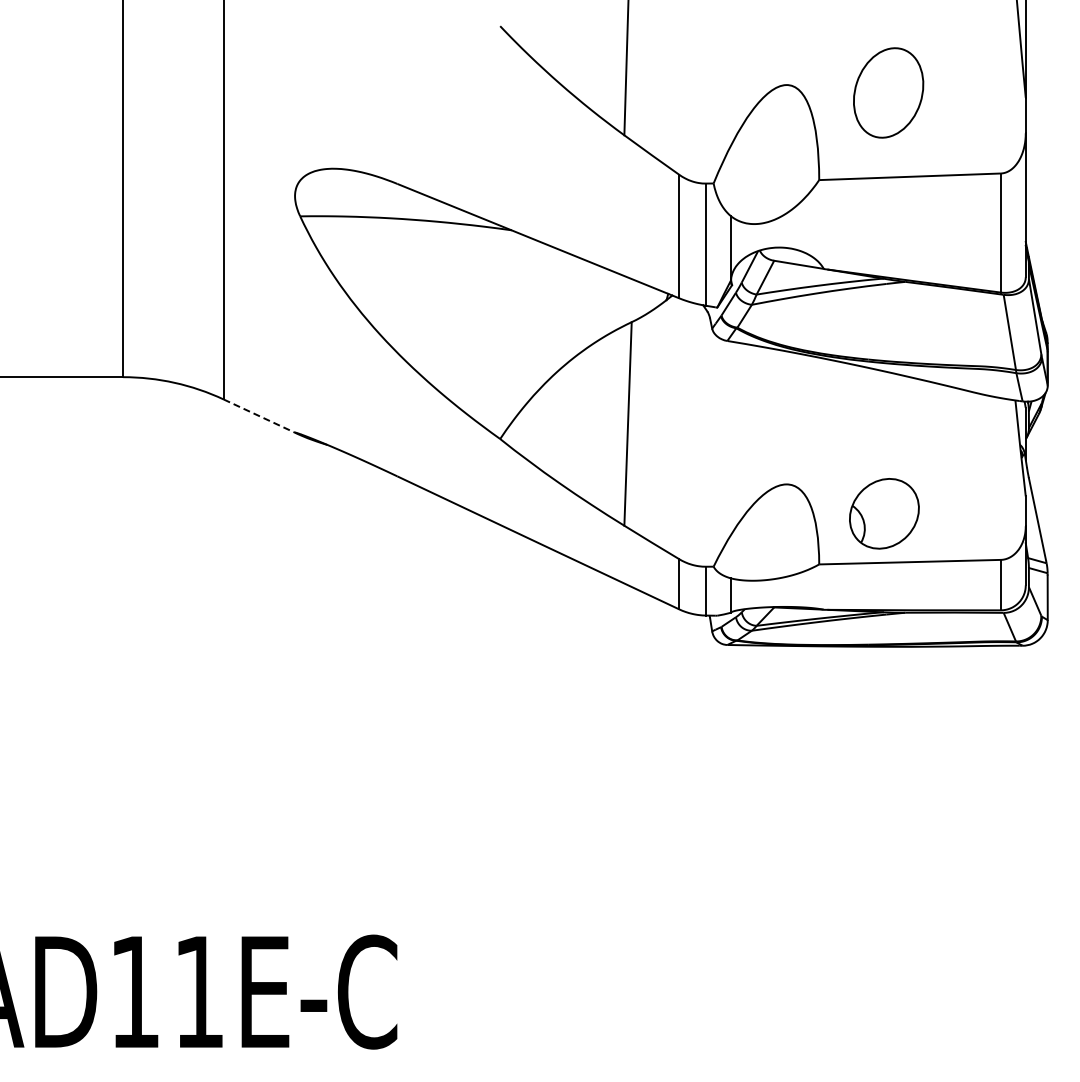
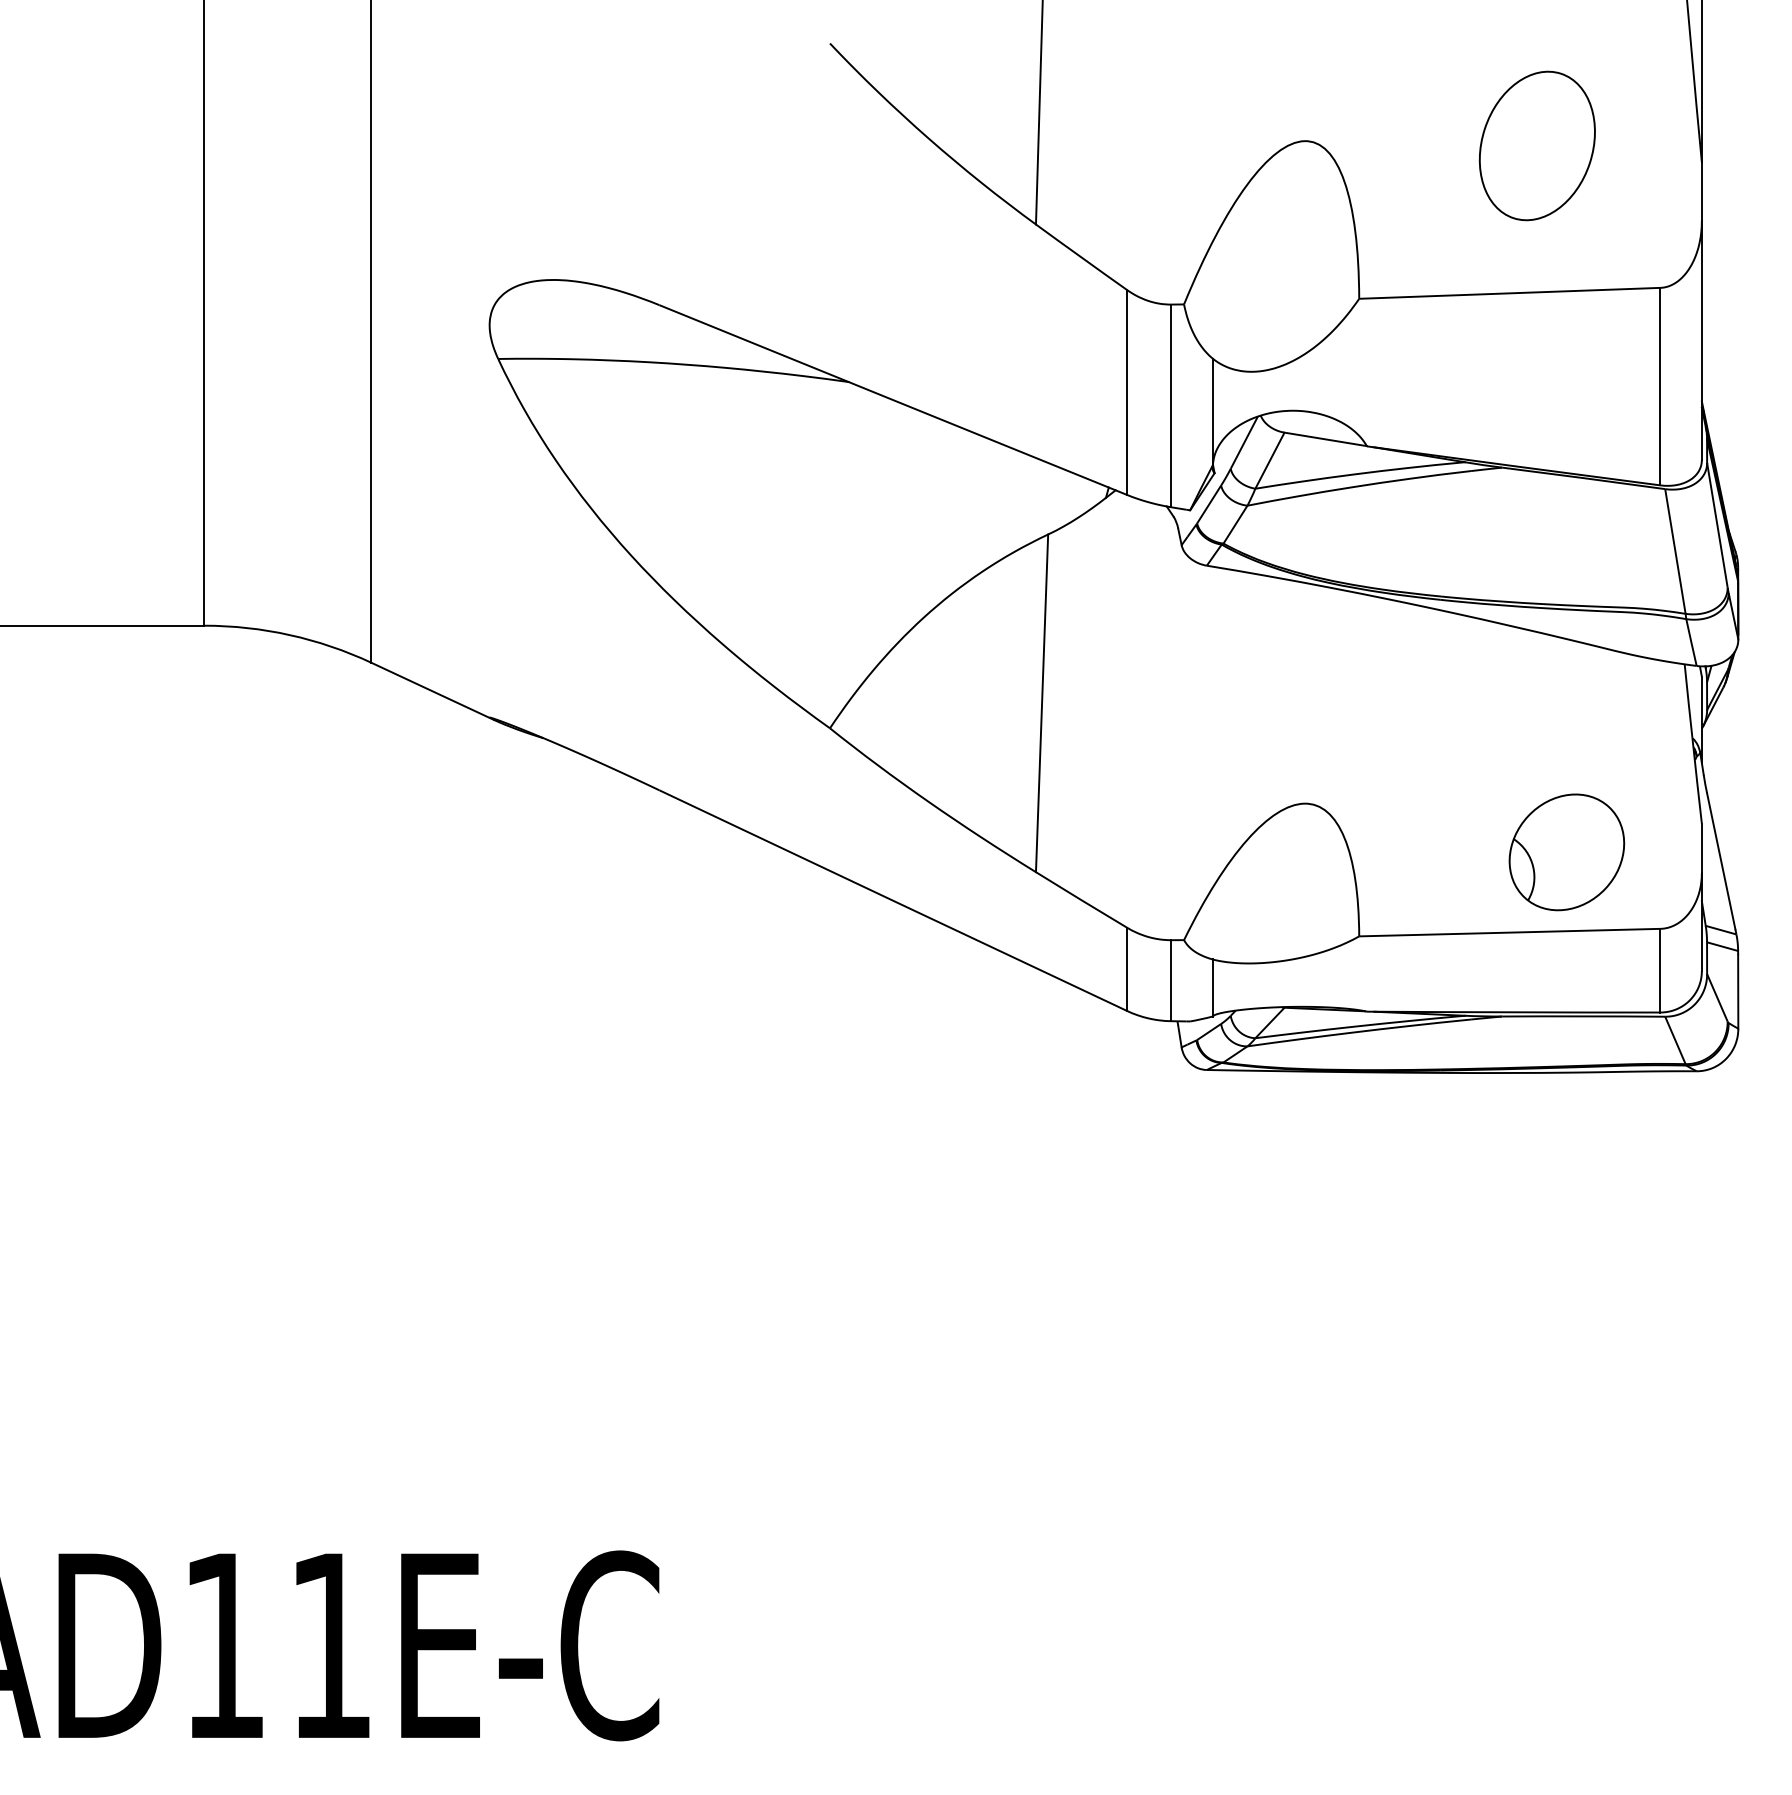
part: (888, 92) -> (1537, 145), moved
line: (260, 416) -> (432, 690), dashed -> solid
part: (884, 513) -> (1567, 851), moved

